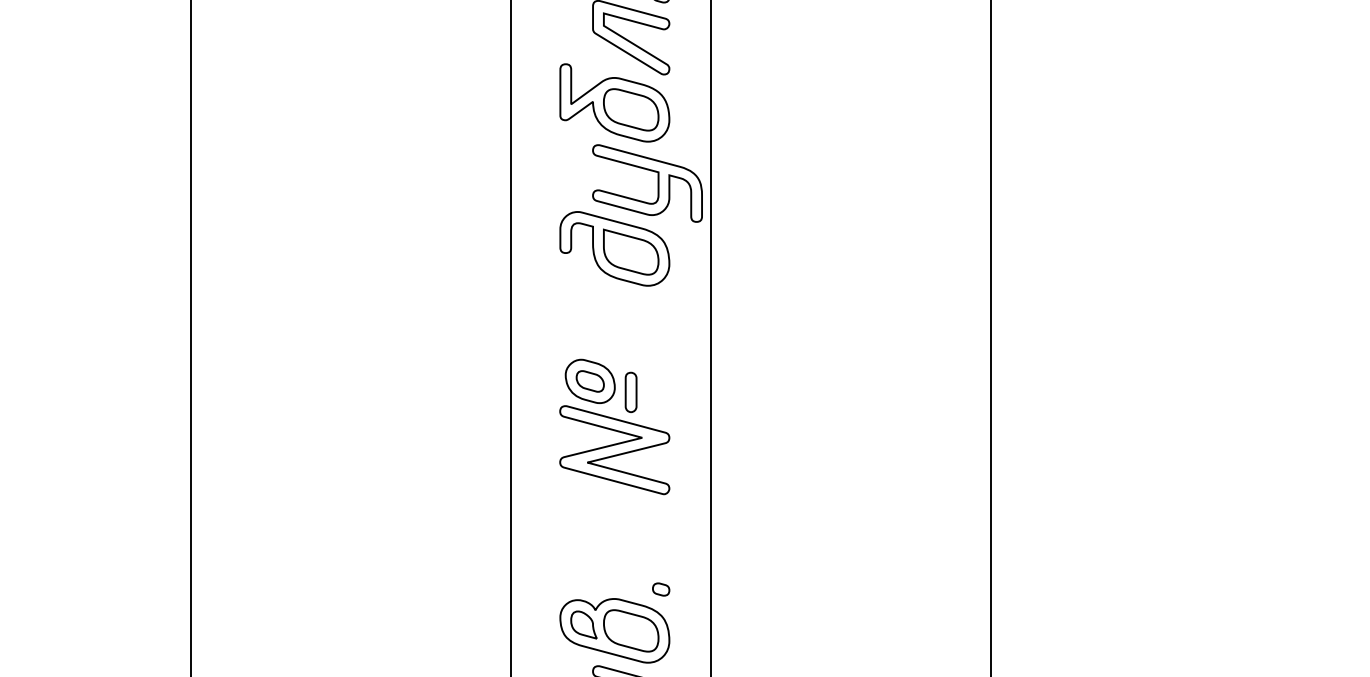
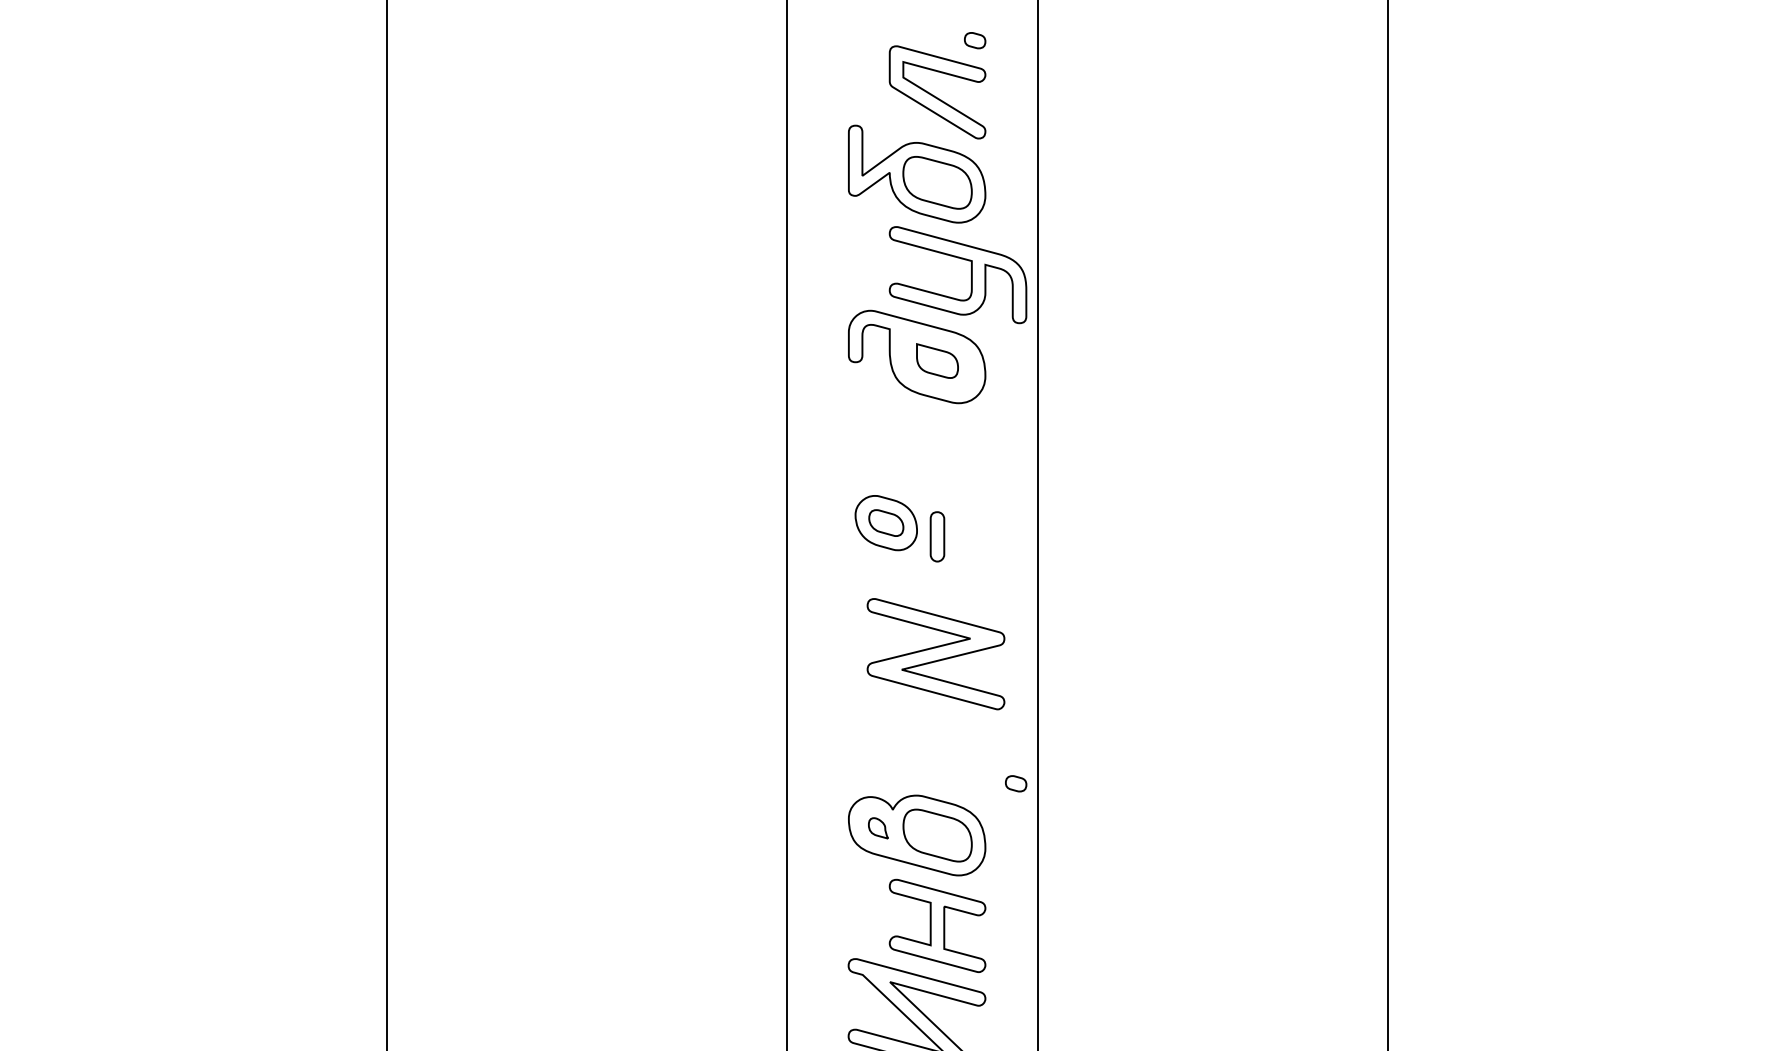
part: (631, 251) -> (937, 360), size x0.6
part: (614, 450) -> (935, 654), moved
part: (661, 589) -> (1016, 783), moved
part: (584, 625) -> (878, 828), size x0.6

